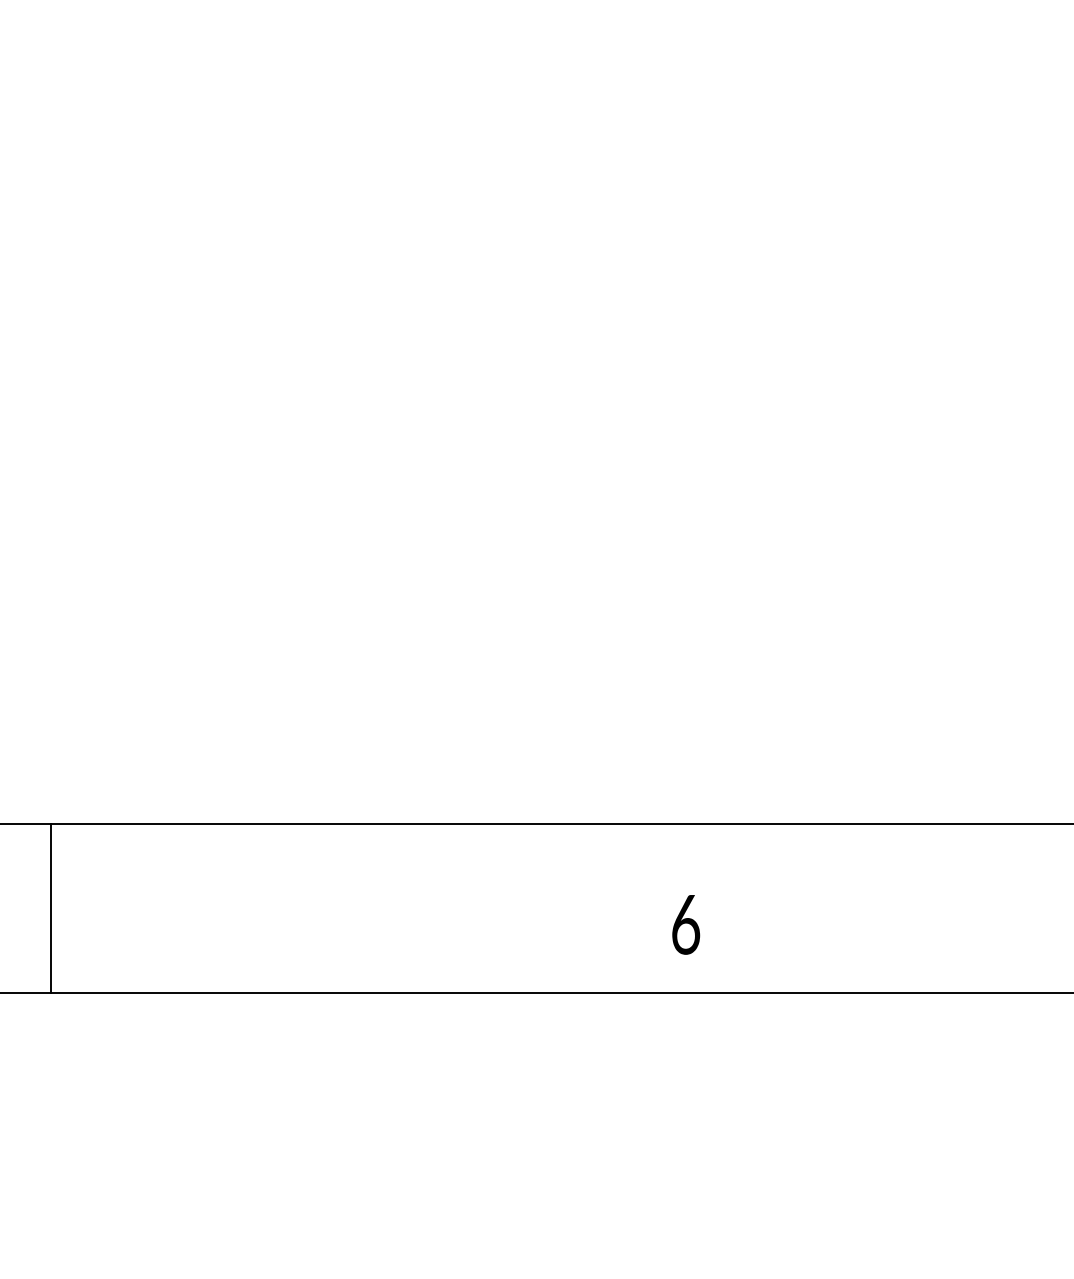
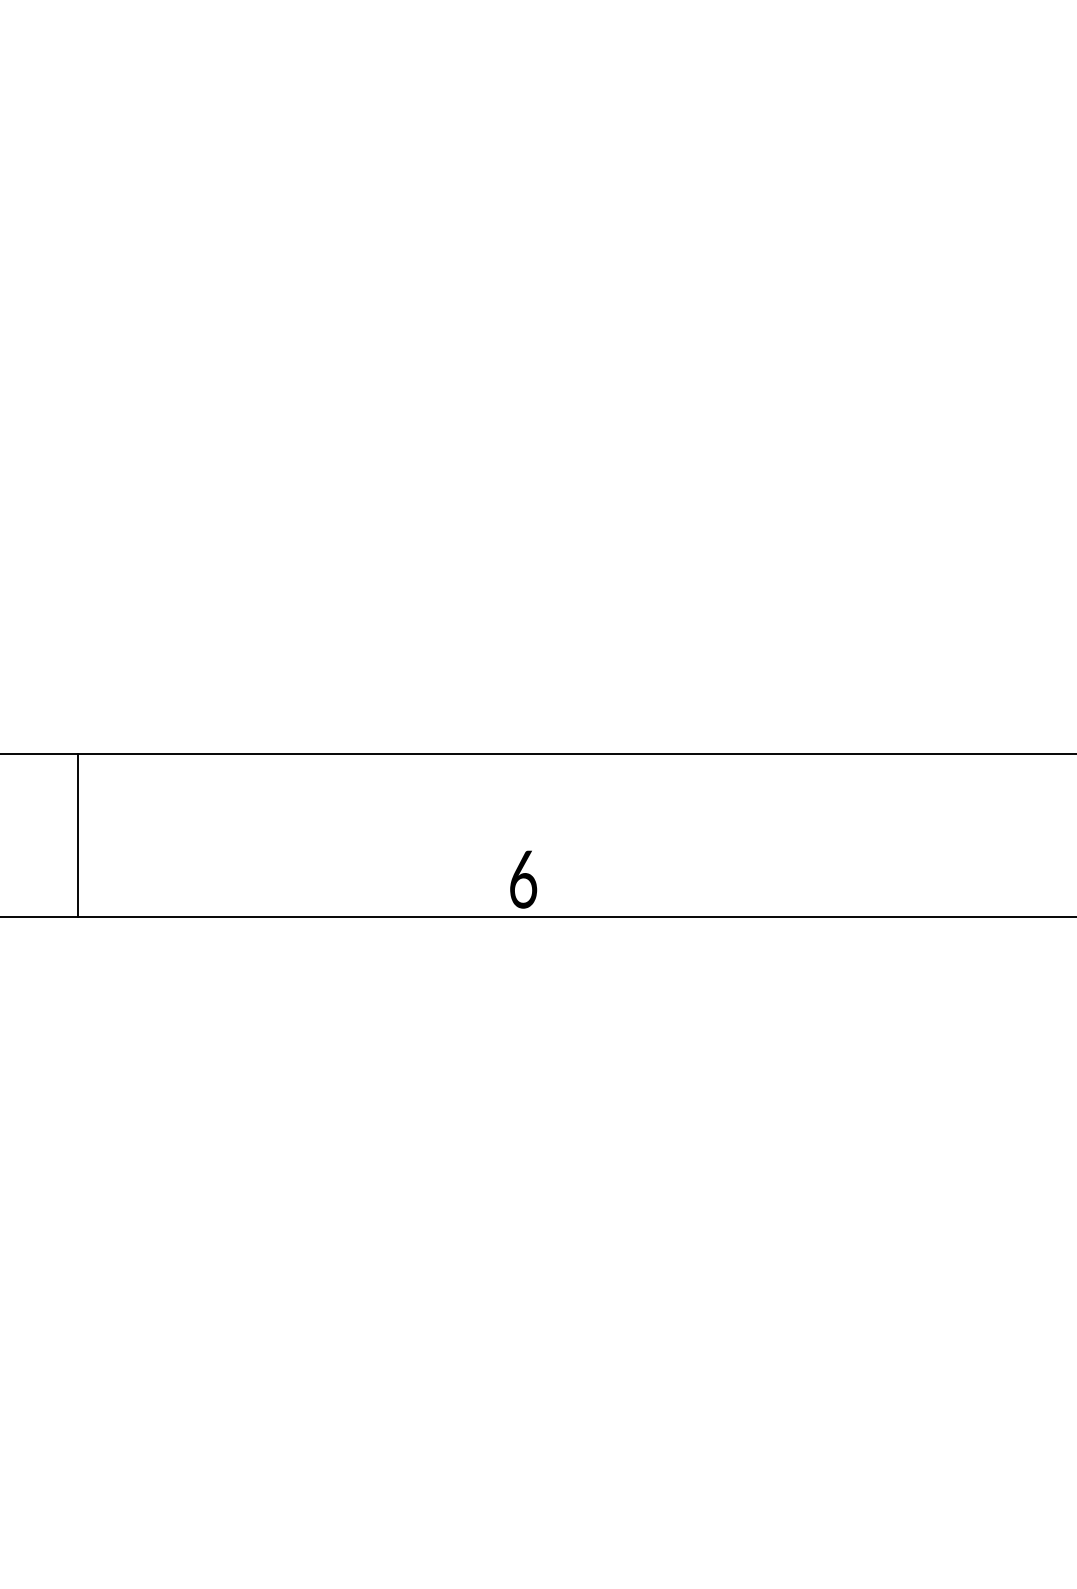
line: (51, 908) -> (78, 835), moved
text: (686, 924) -> (523, 879), moved

